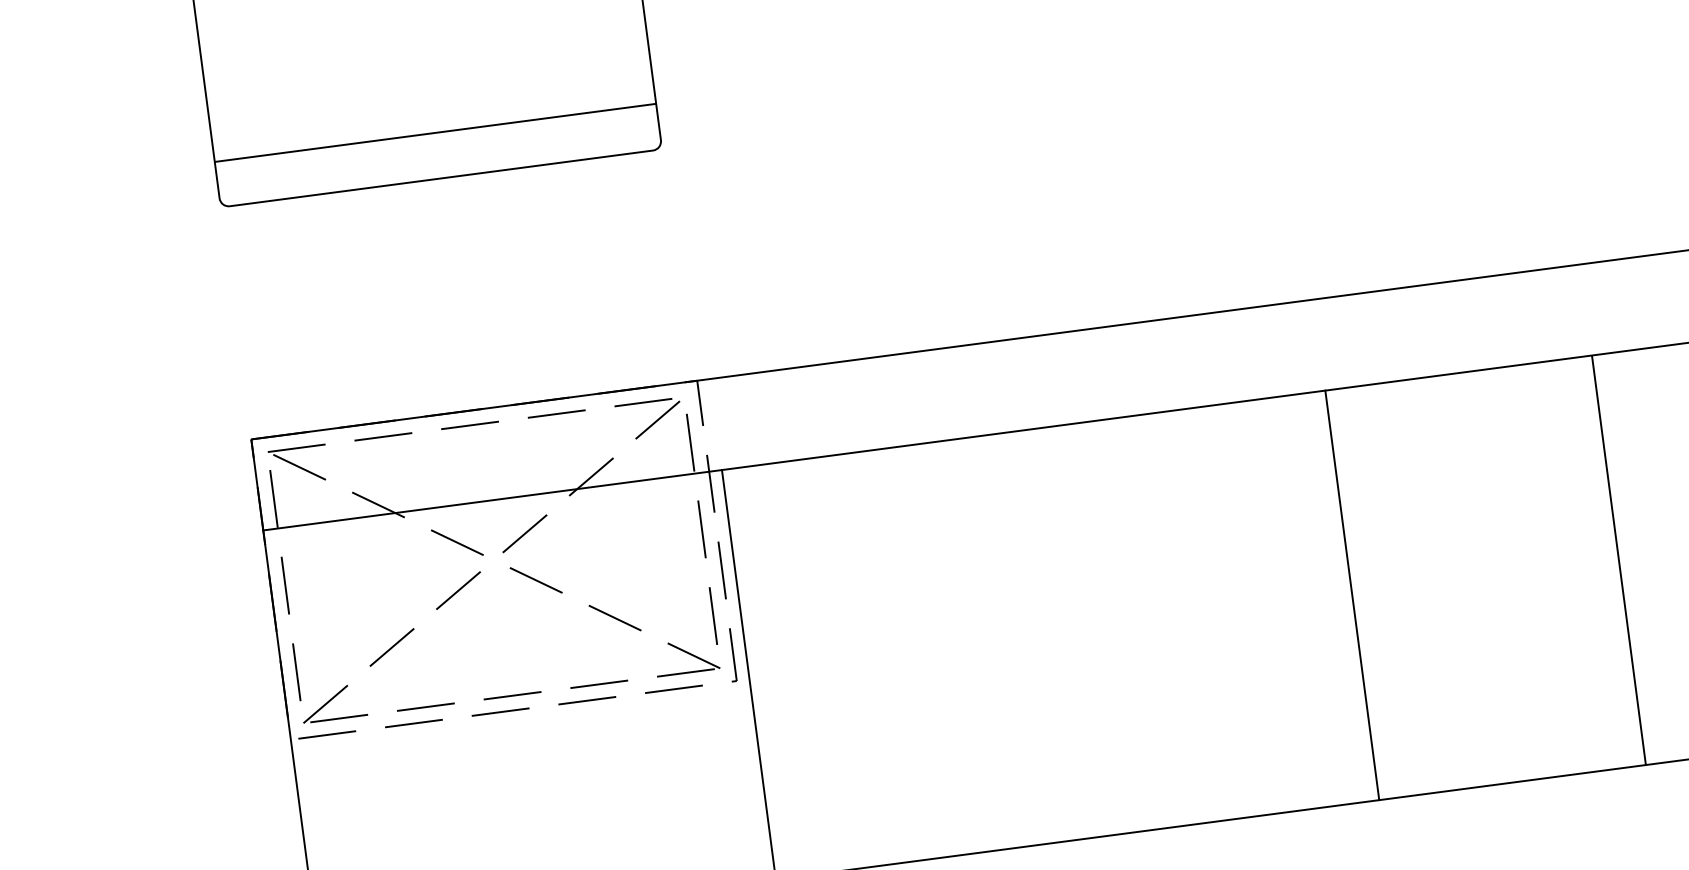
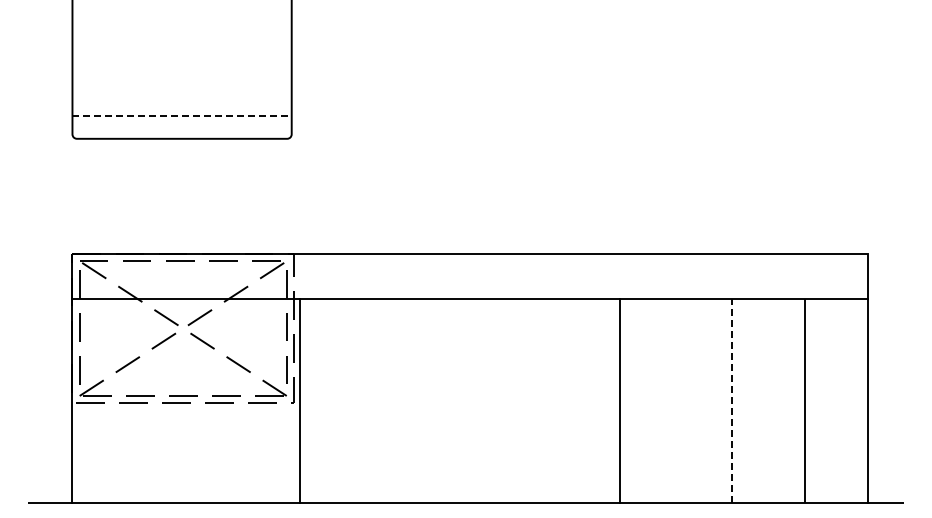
line: (436, 133) -> (182, 116), solid -> dashed
line: (1618, 559) -> (732, 400), solid -> dashed
line: (1353, 594) -> (620, 400), moved

